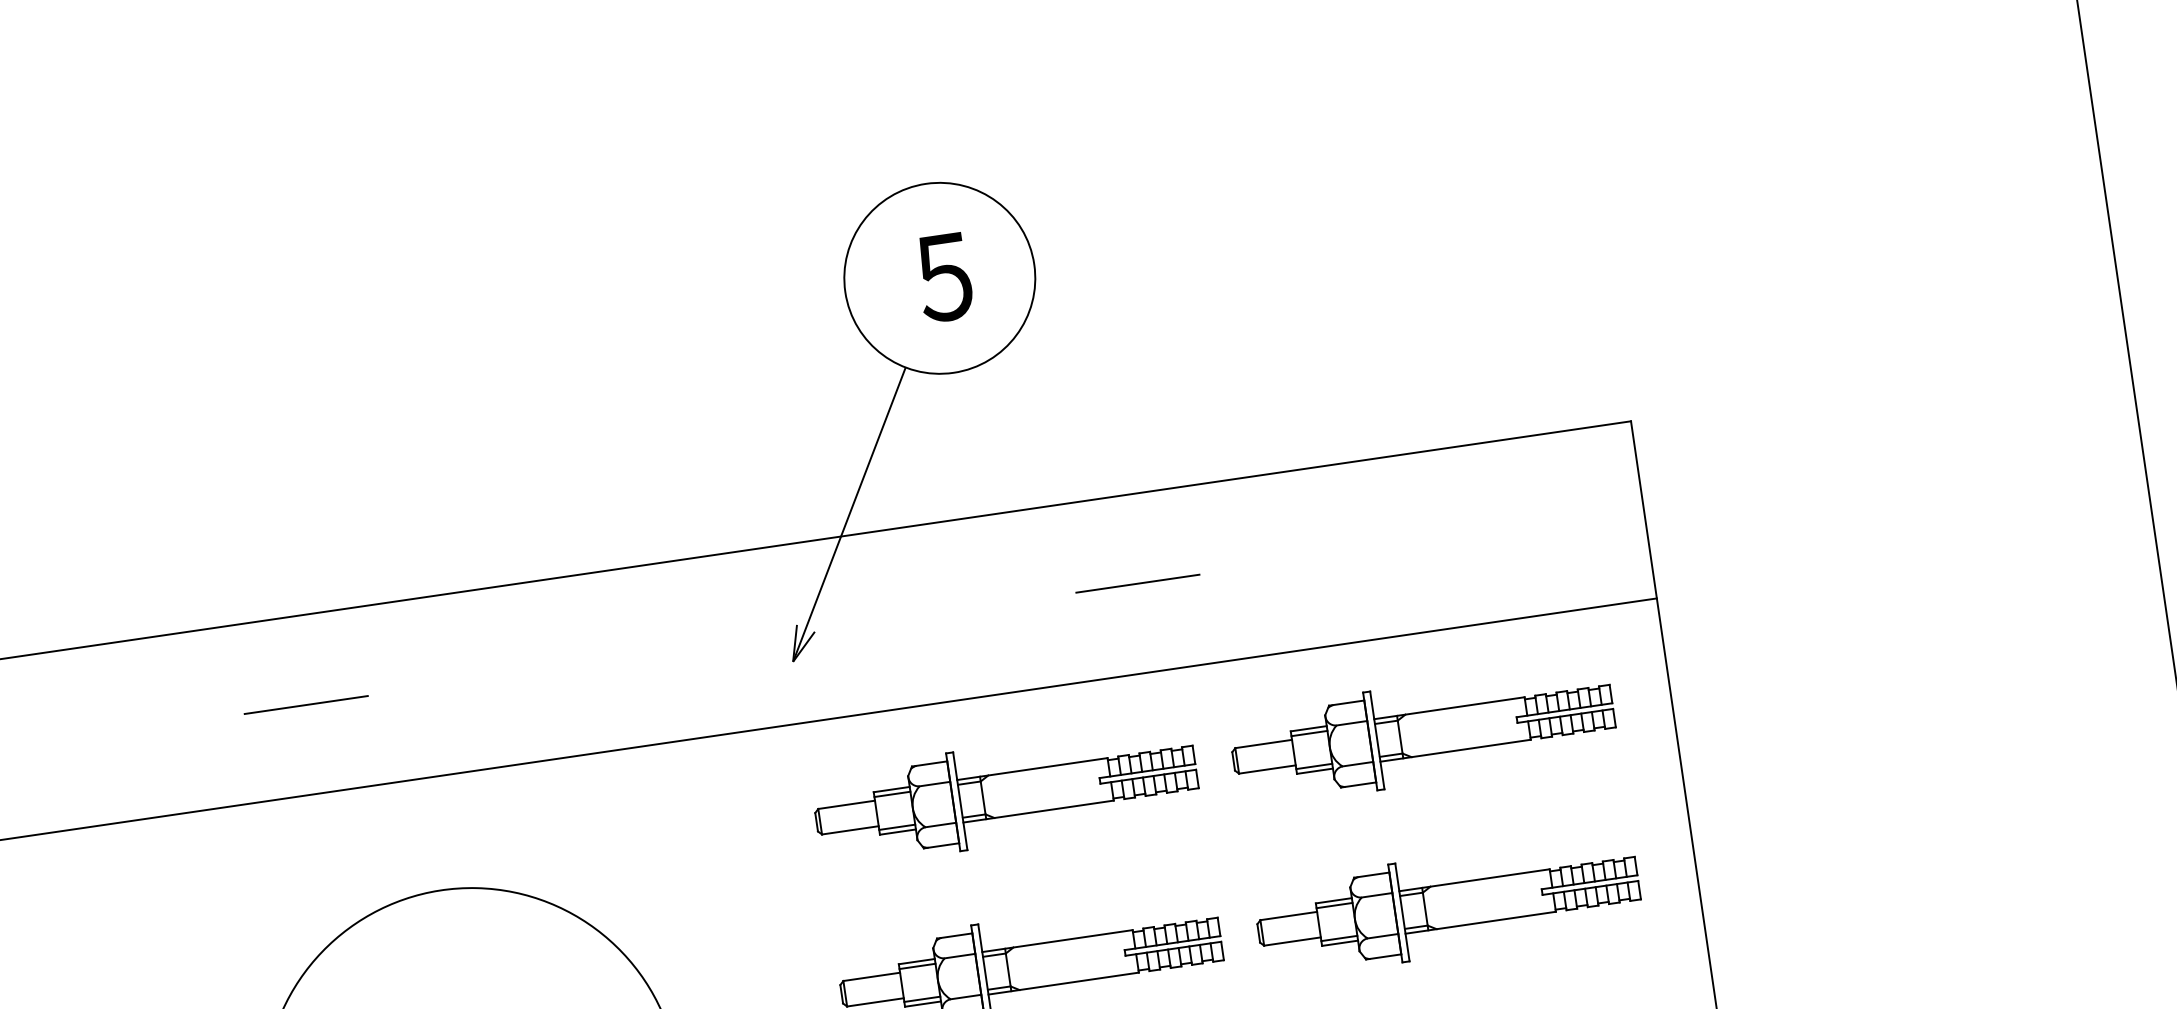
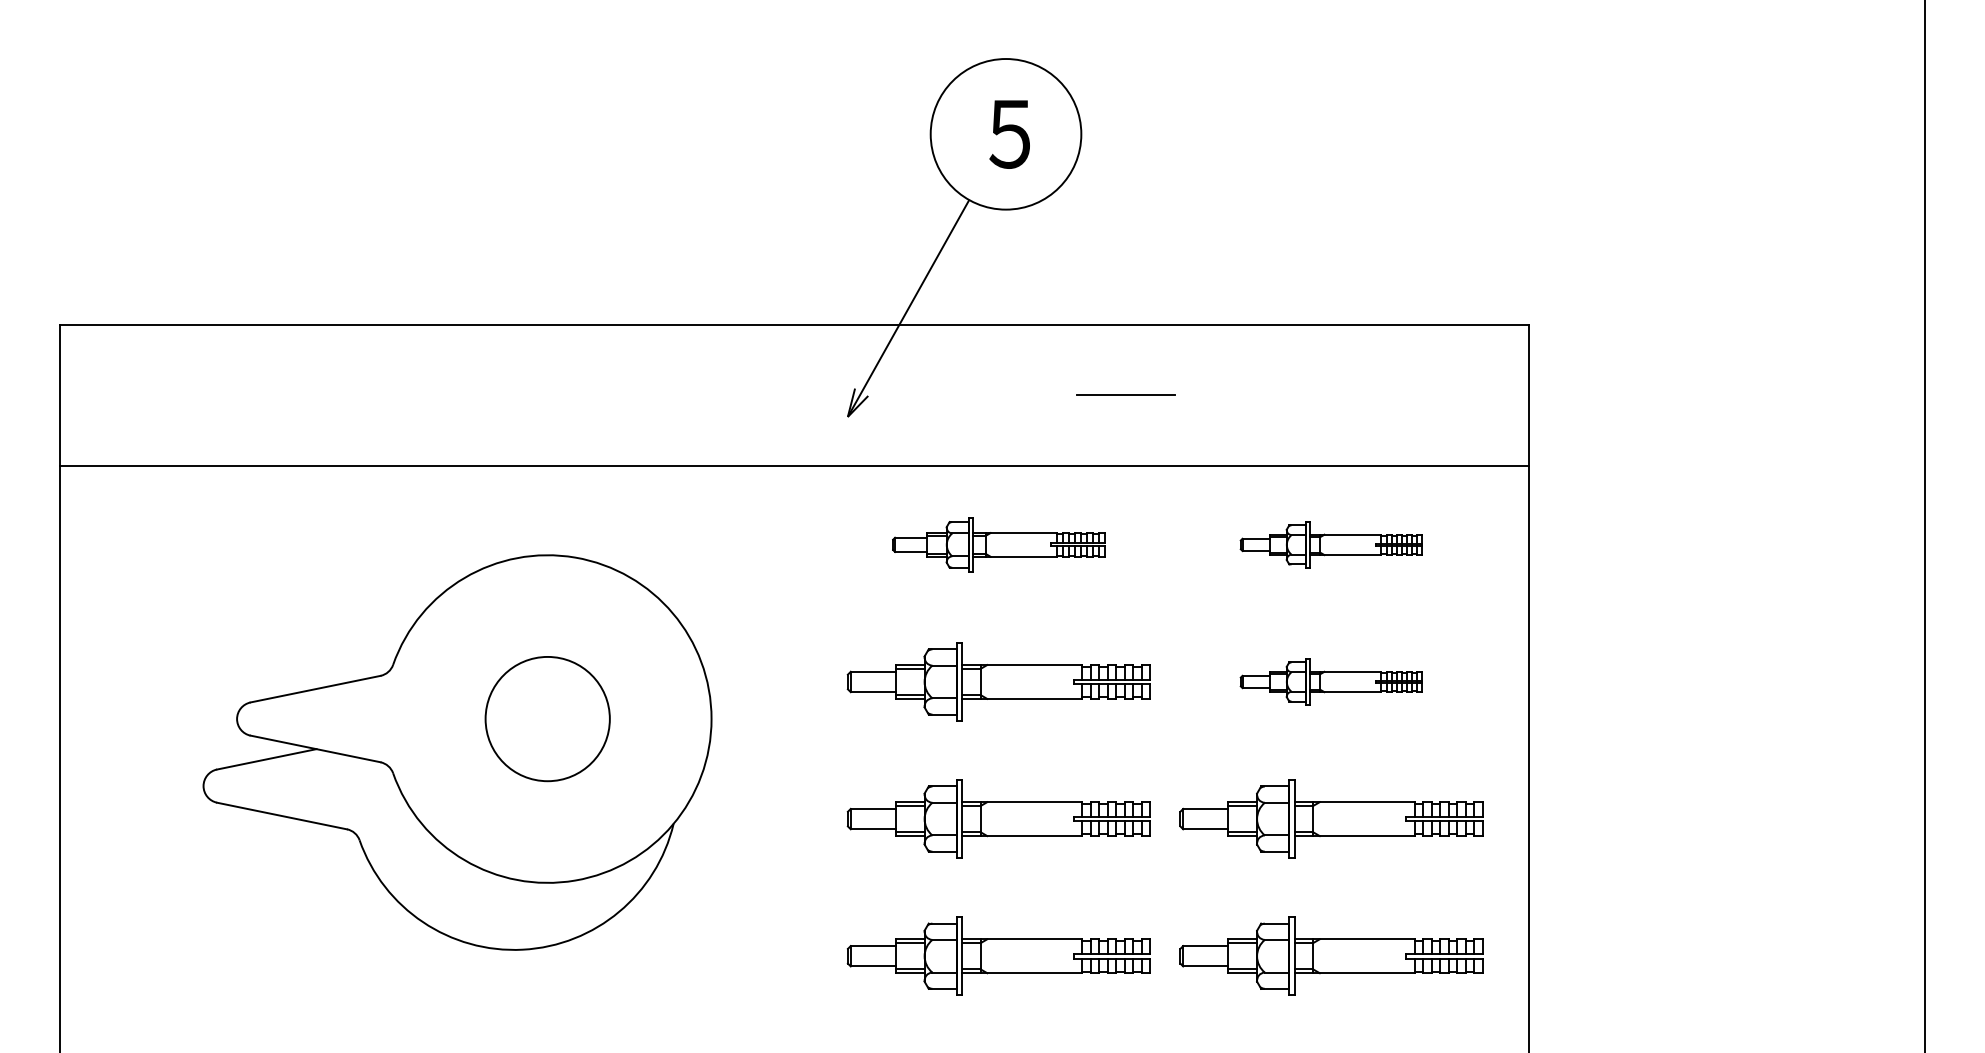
line: (305, 705) -> (462, 395), removed
part: (1423, 733) -> (1331, 544), size x0.6
part: (1005, 794) -> (998, 544), size x0.7
part: (1448, 905) -> (1331, 681), size x0.6

